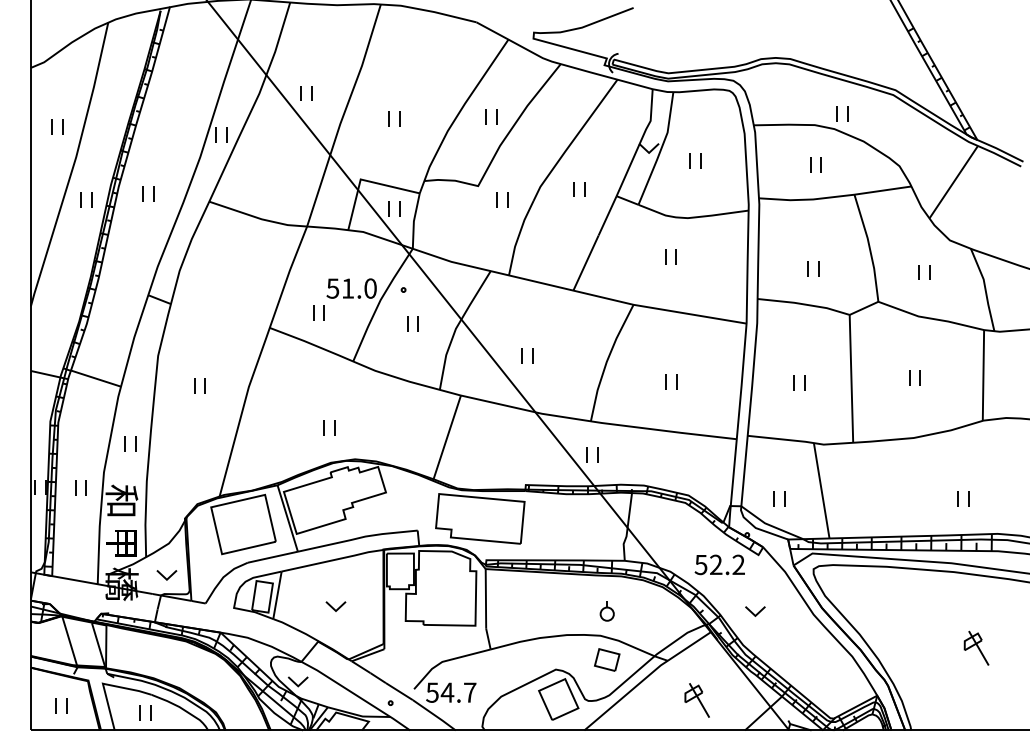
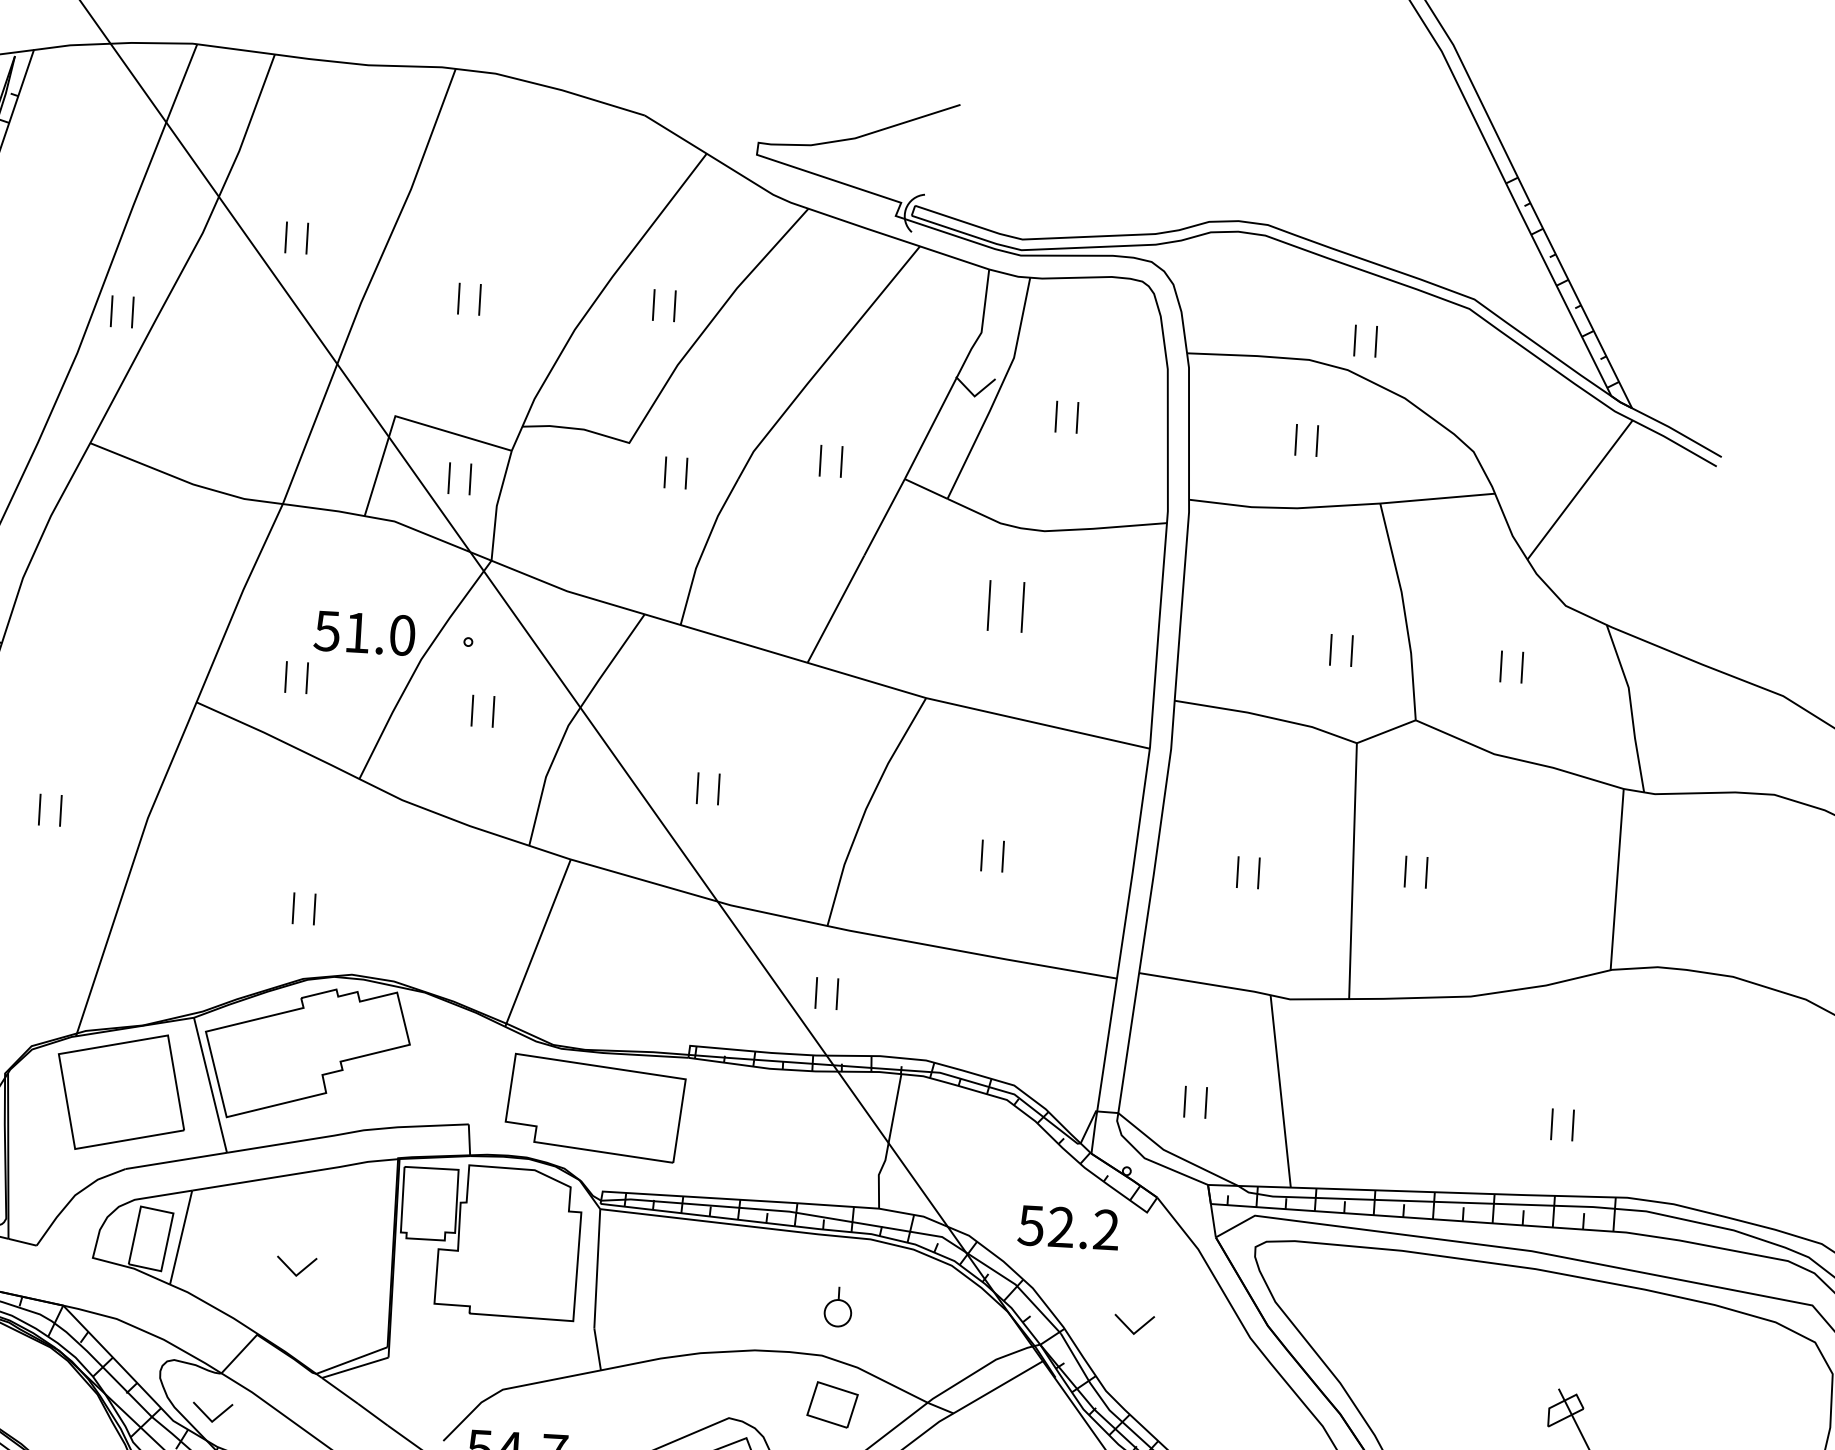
part: (670, 256) -> (1005, 605), size x1.6
part: (813, 268) -> (1341, 649), moved
part: (914, 377) -> (1415, 872), moved

